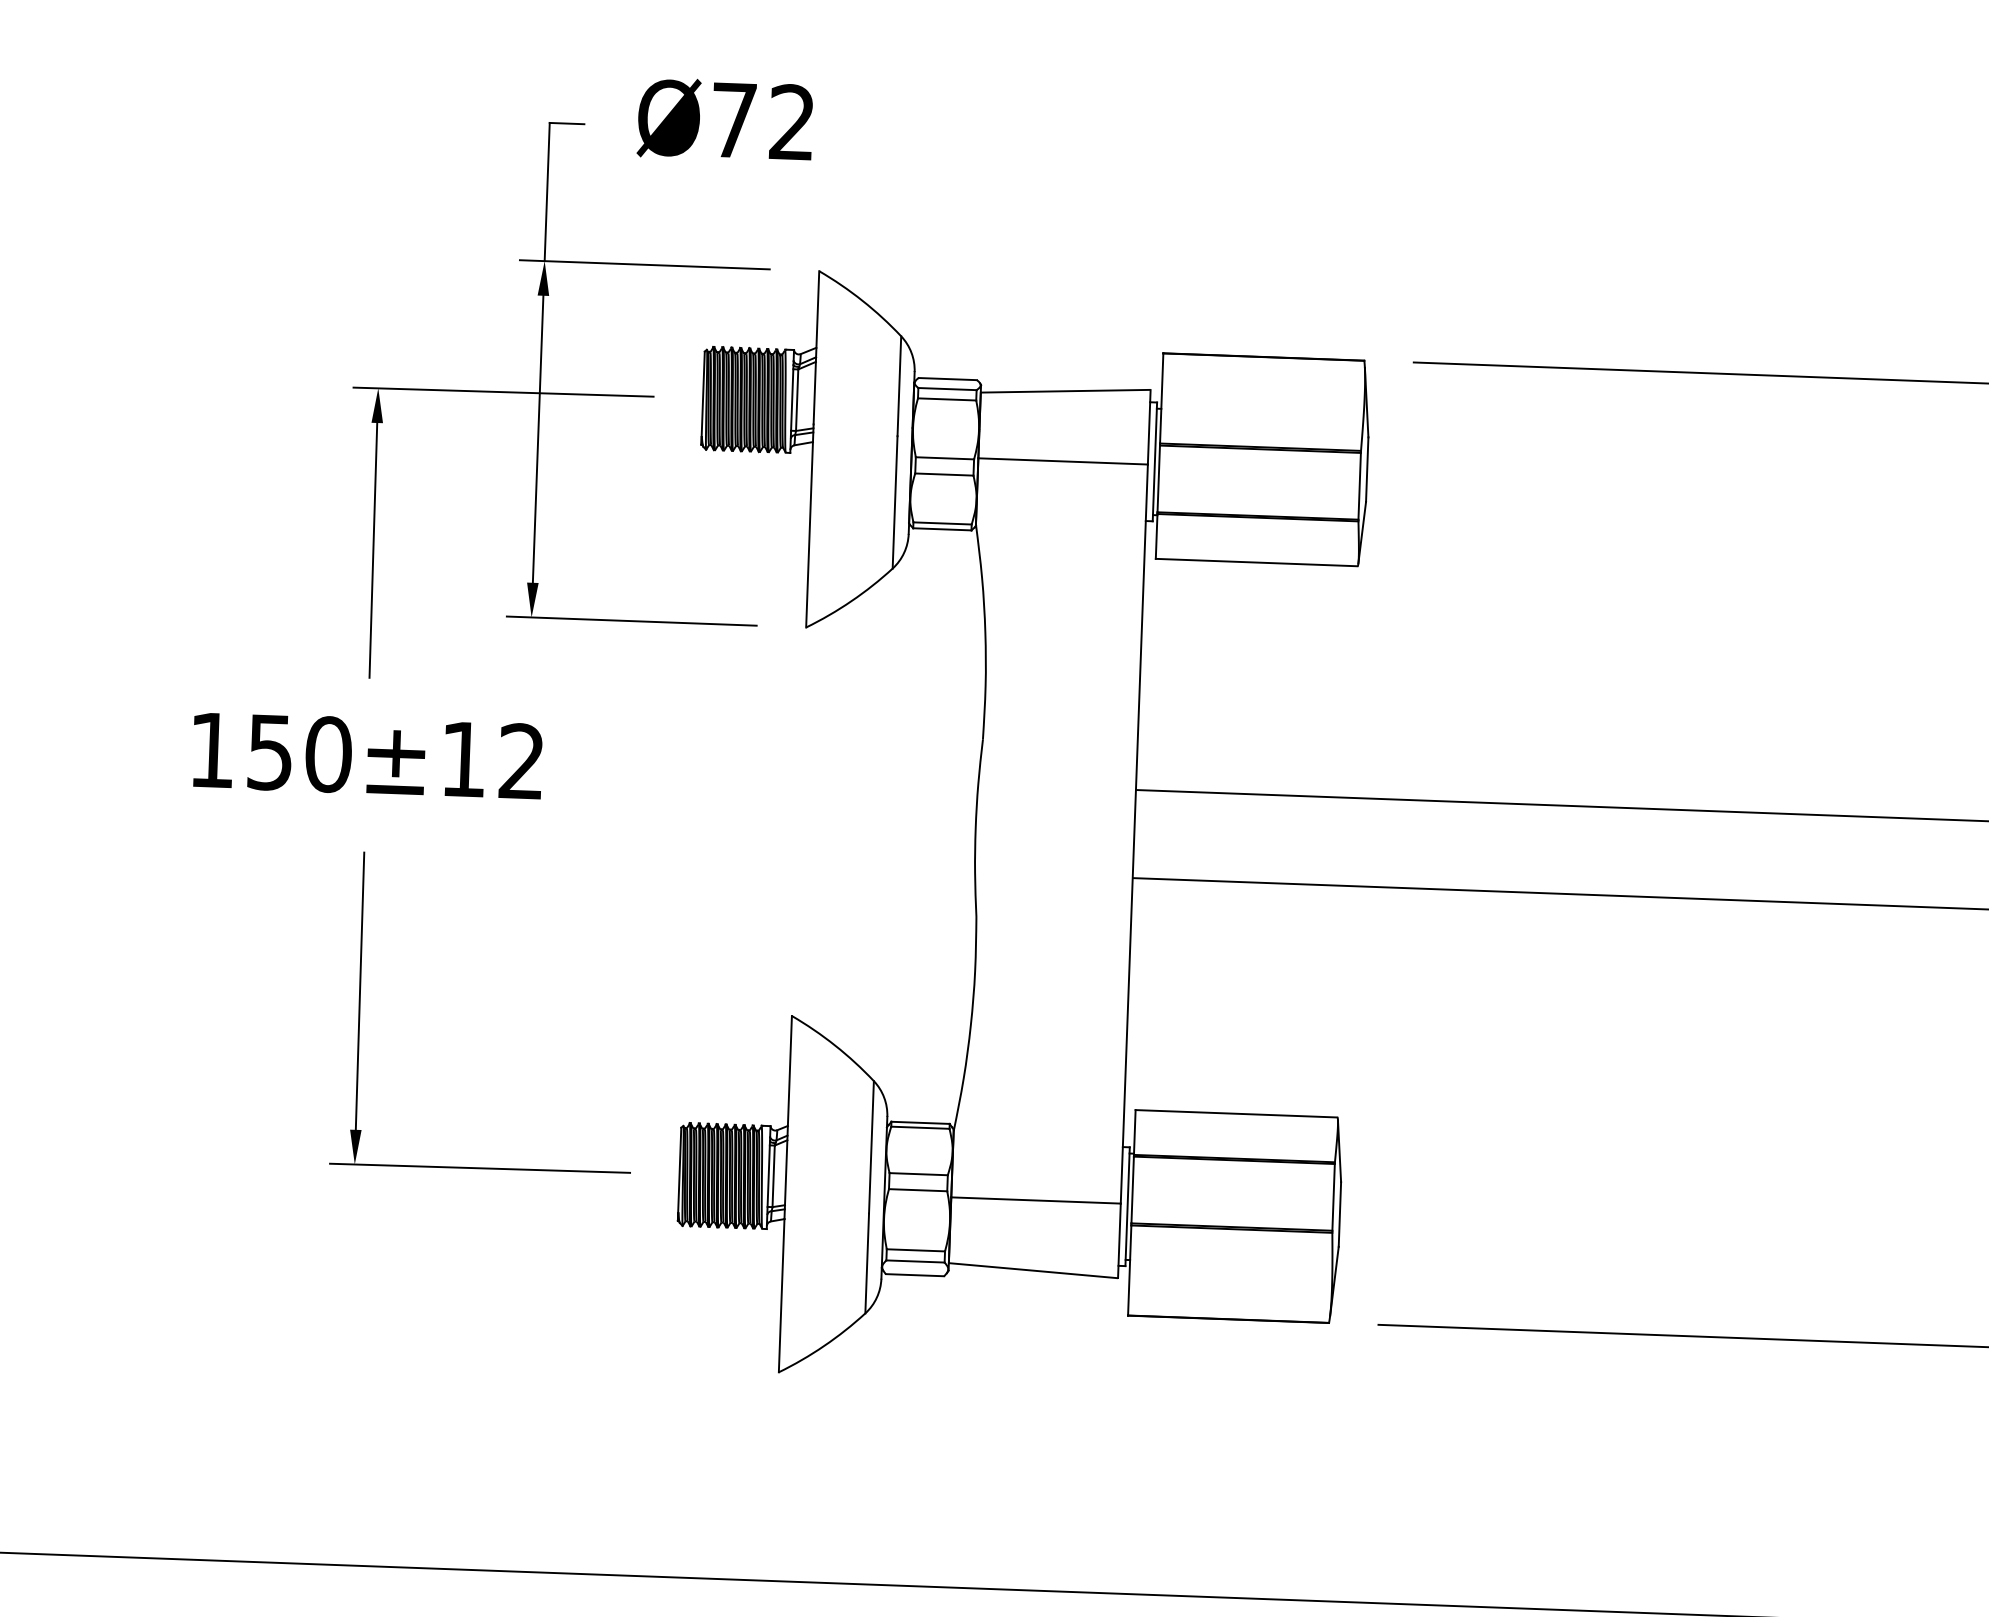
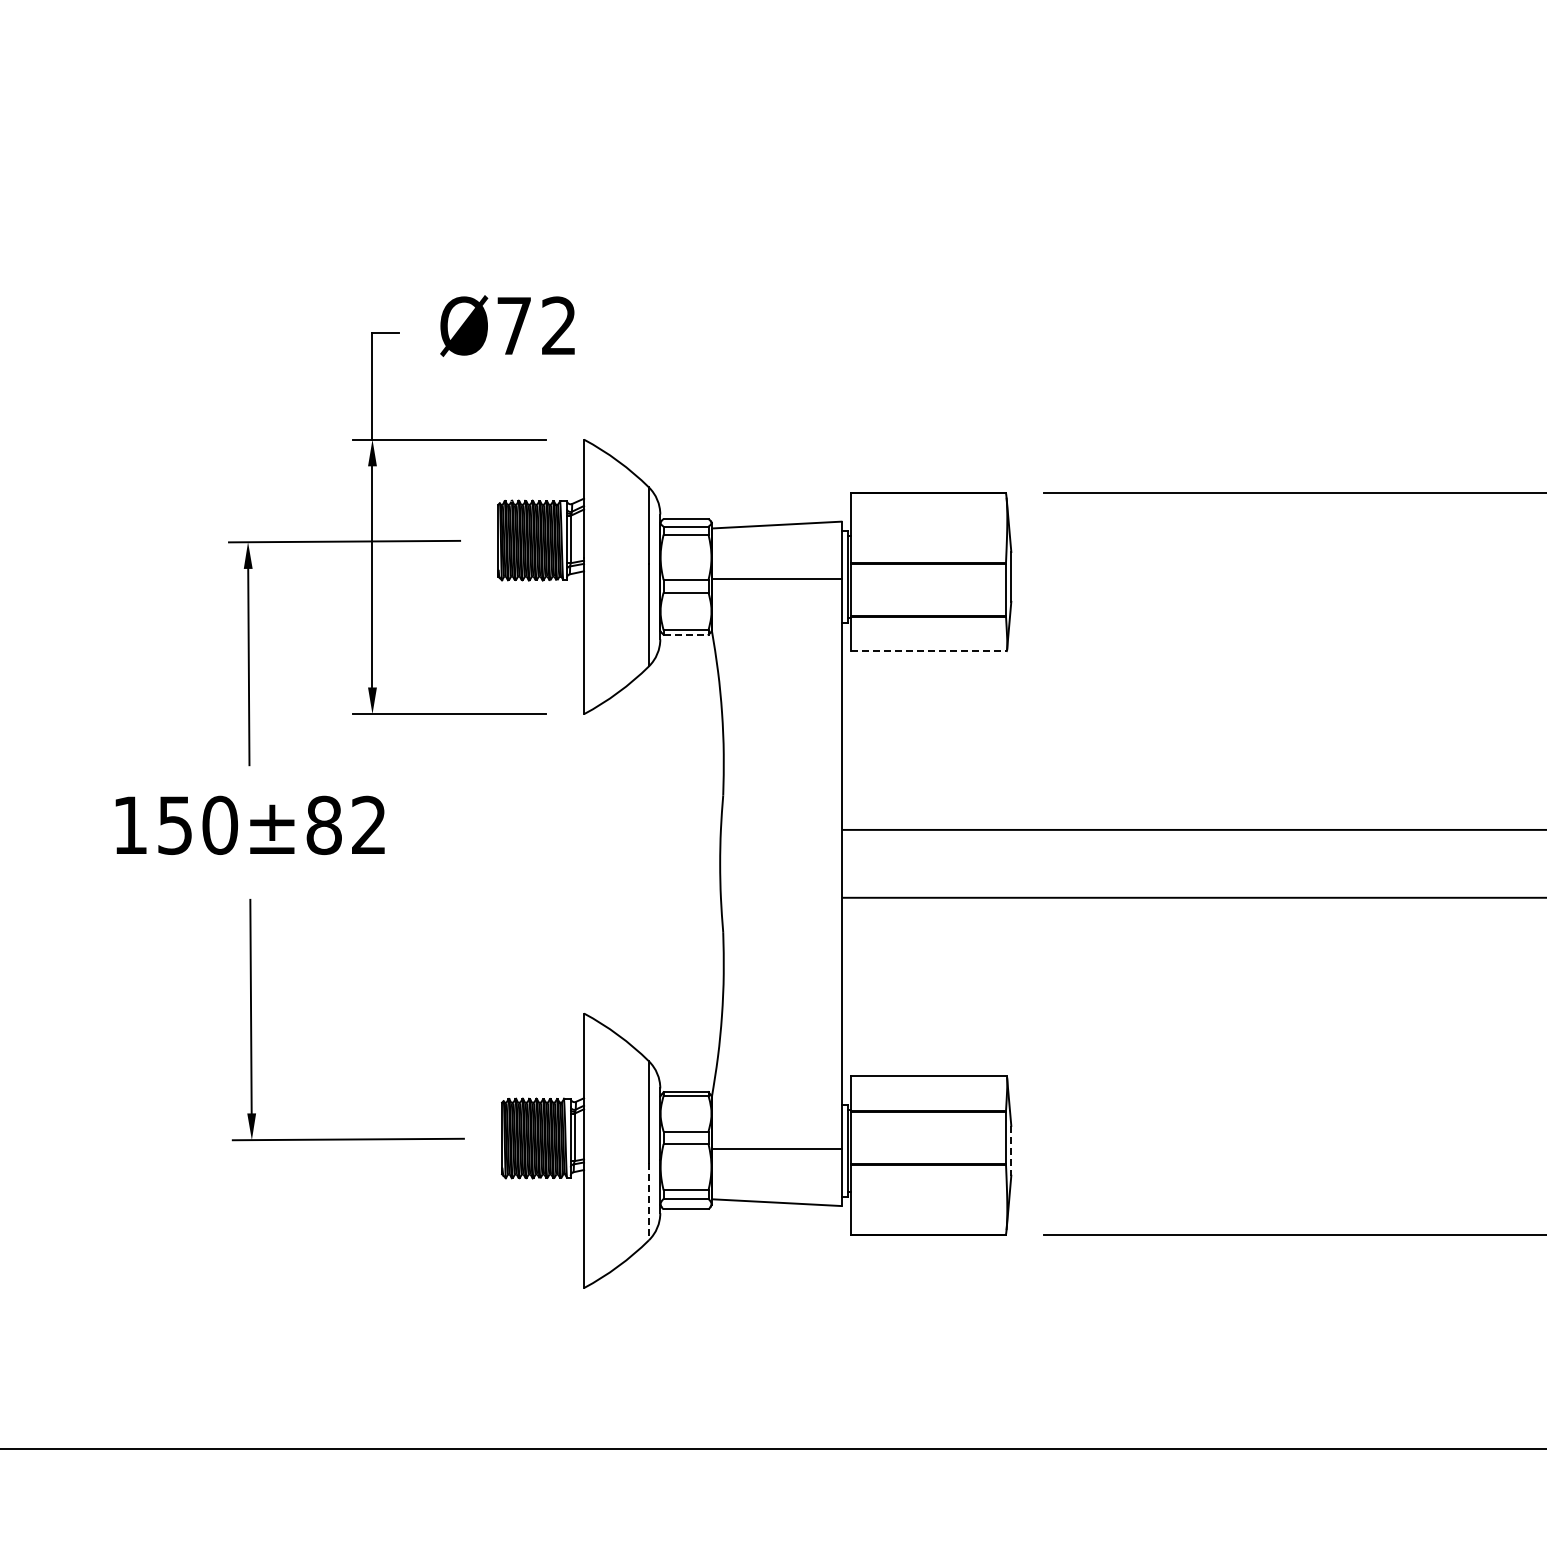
line: (942, 528) -> (686, 634), solid -> dashed
line: (1256, 562) -> (928, 651), solid -> dashed
text: (462, 759) -> (323, 825), 150±12 -> 150±82
line: (1340, 1214) -> (1011, 1150), solid -> dashed
line: (866, 1264) -> (648, 1202), solid -> dashed

